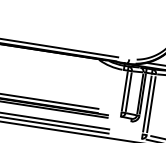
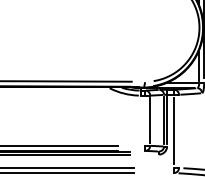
line: (124, 91) -> (145, 120), removed
line: (151, 104) -> (179, 131), removed

